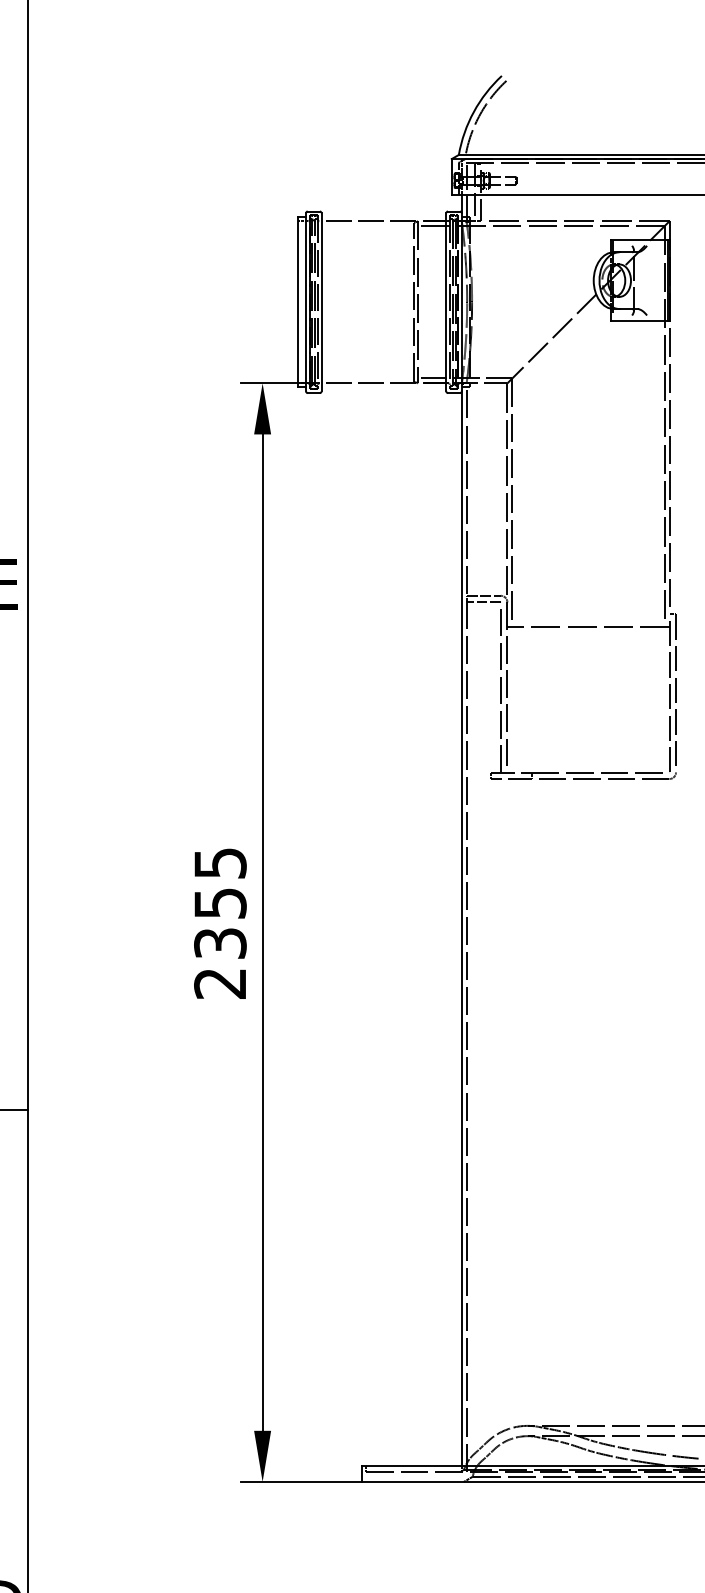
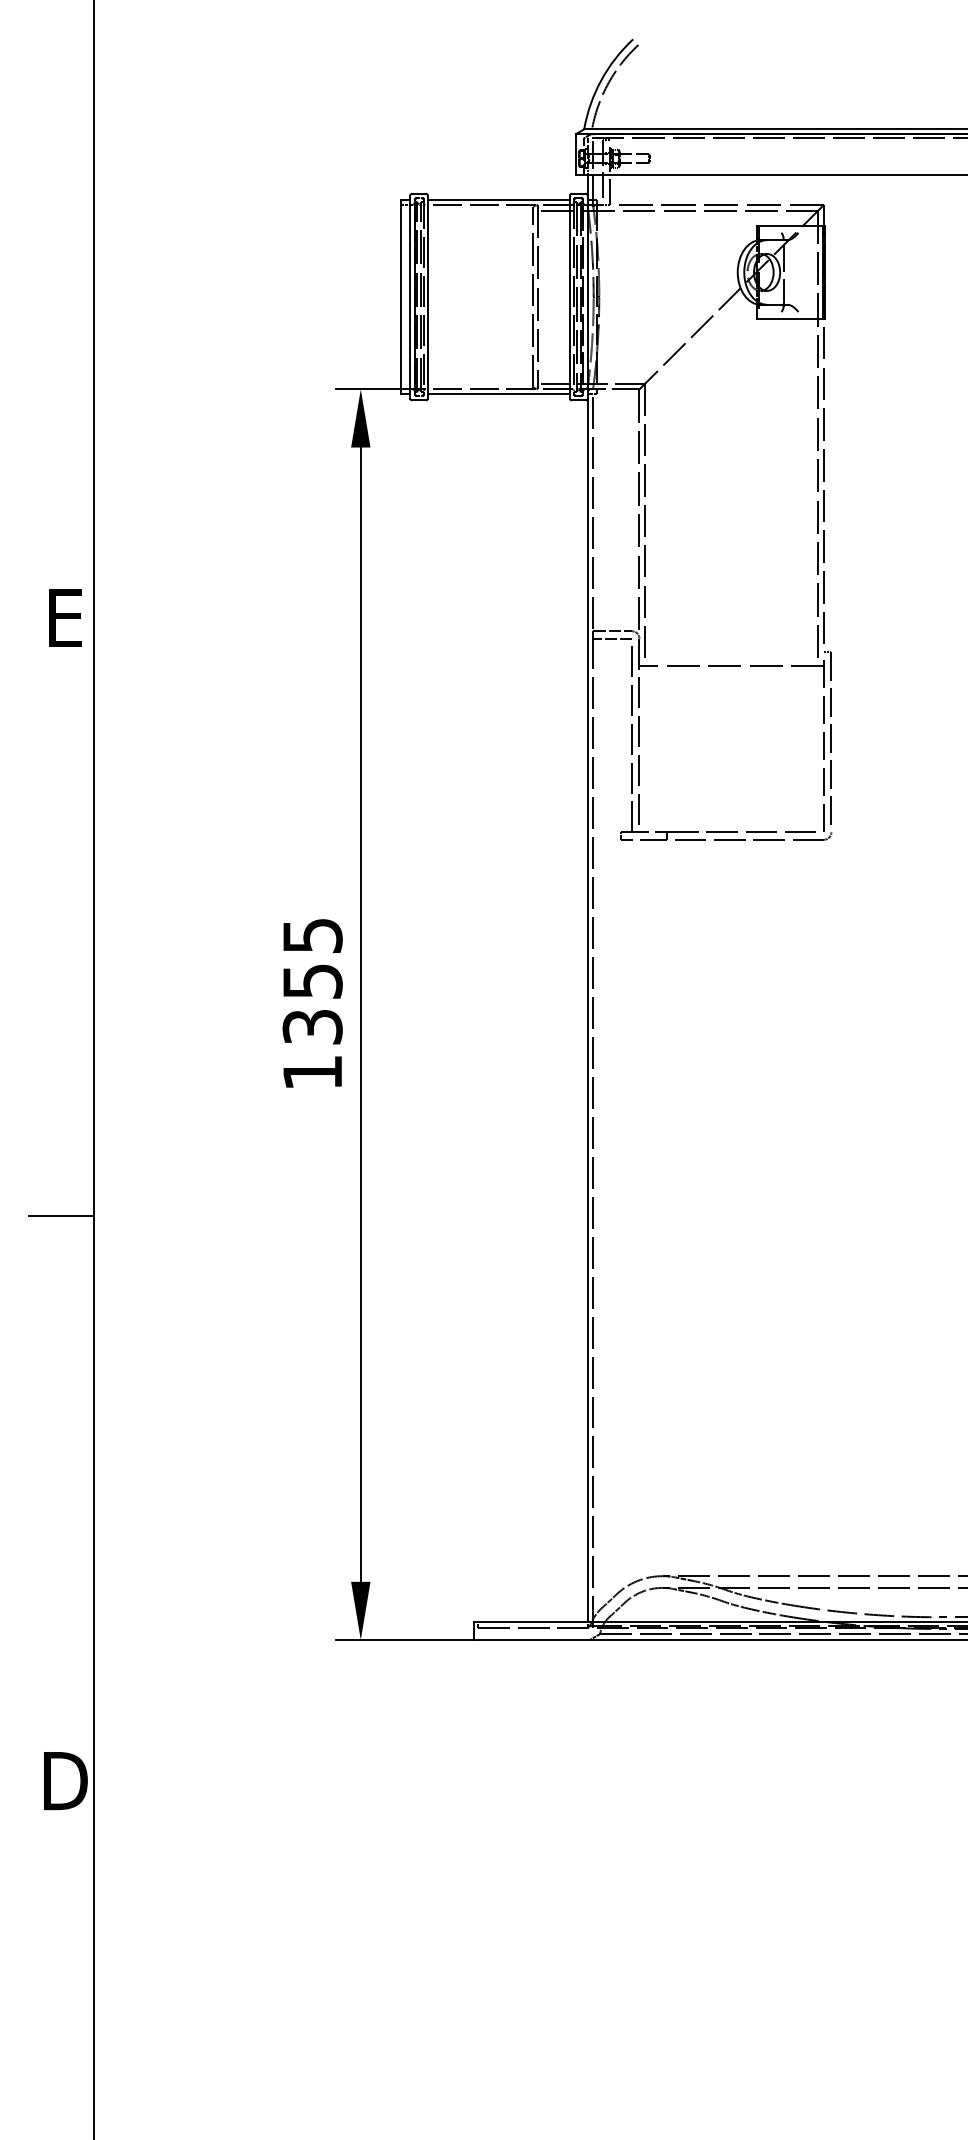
line: (383, 217) -> (498, 200), added
line: (383, 386) -> (498, 393), added
text: (219, 984) -> (311, 1073), 2355 -> 1355

